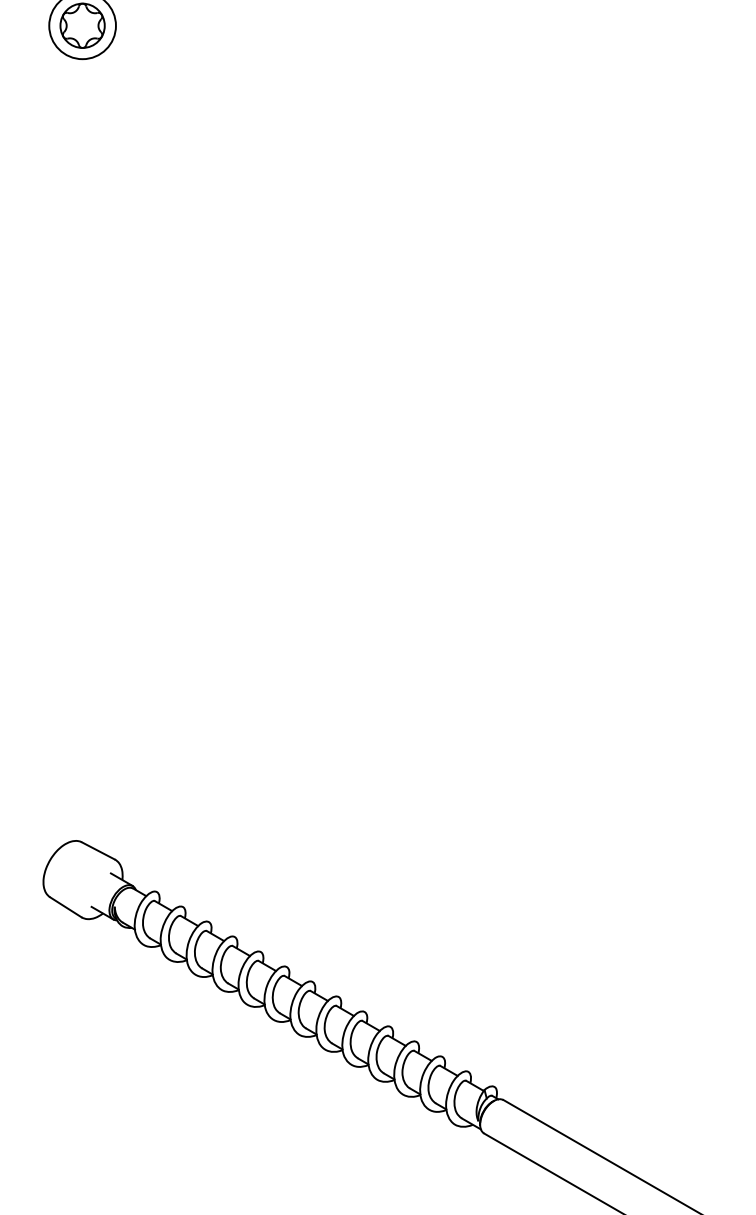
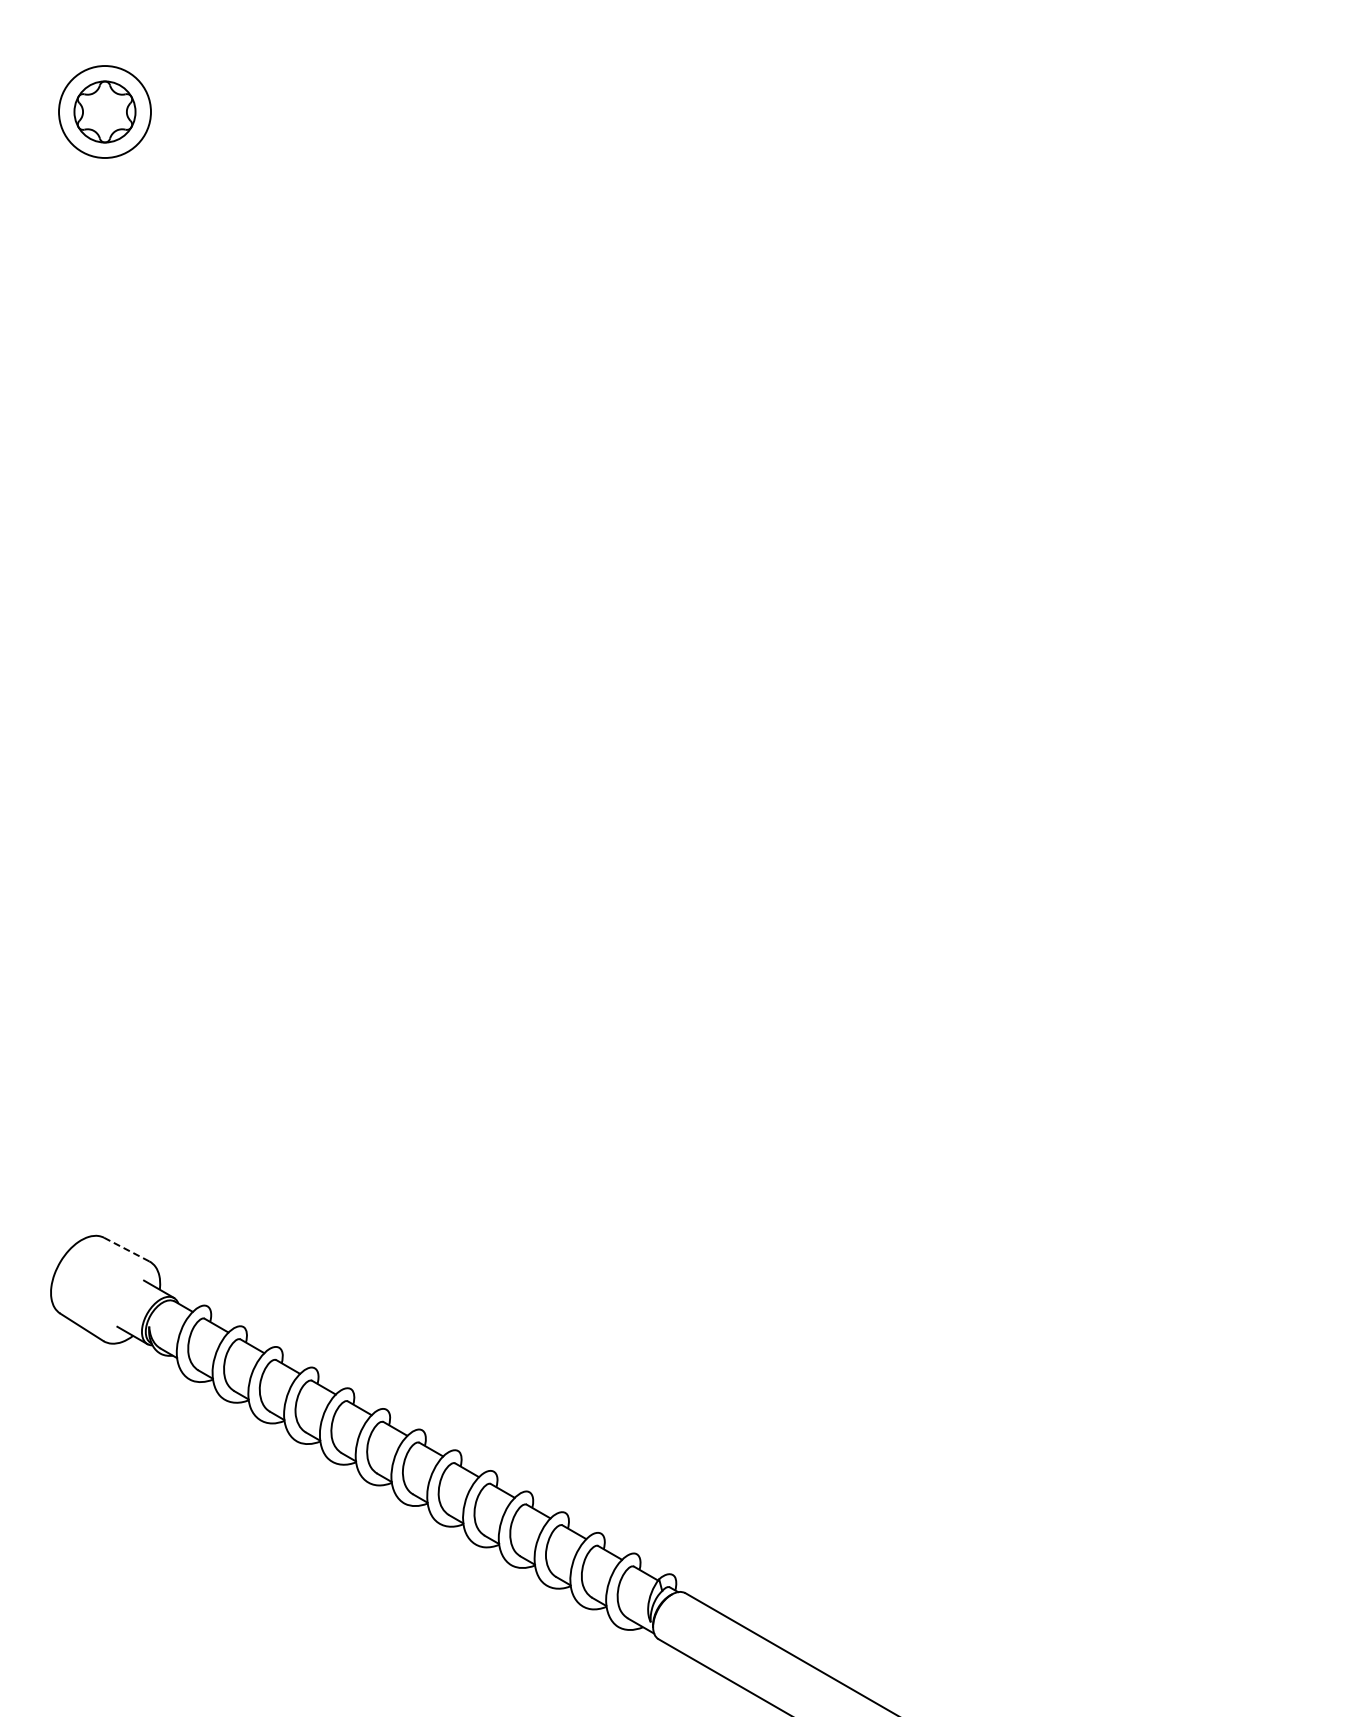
line: (98, 850) -> (127, 1249), solid -> dashed

